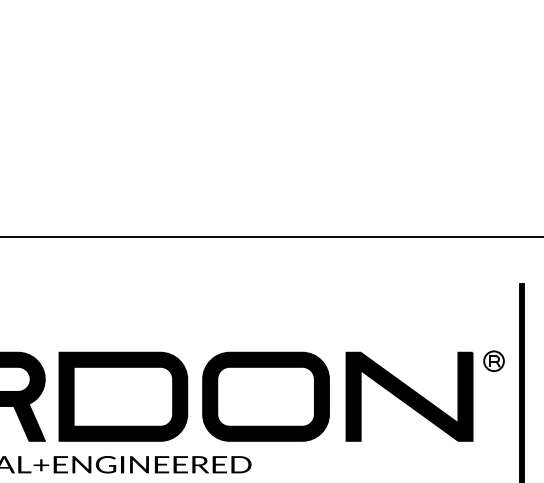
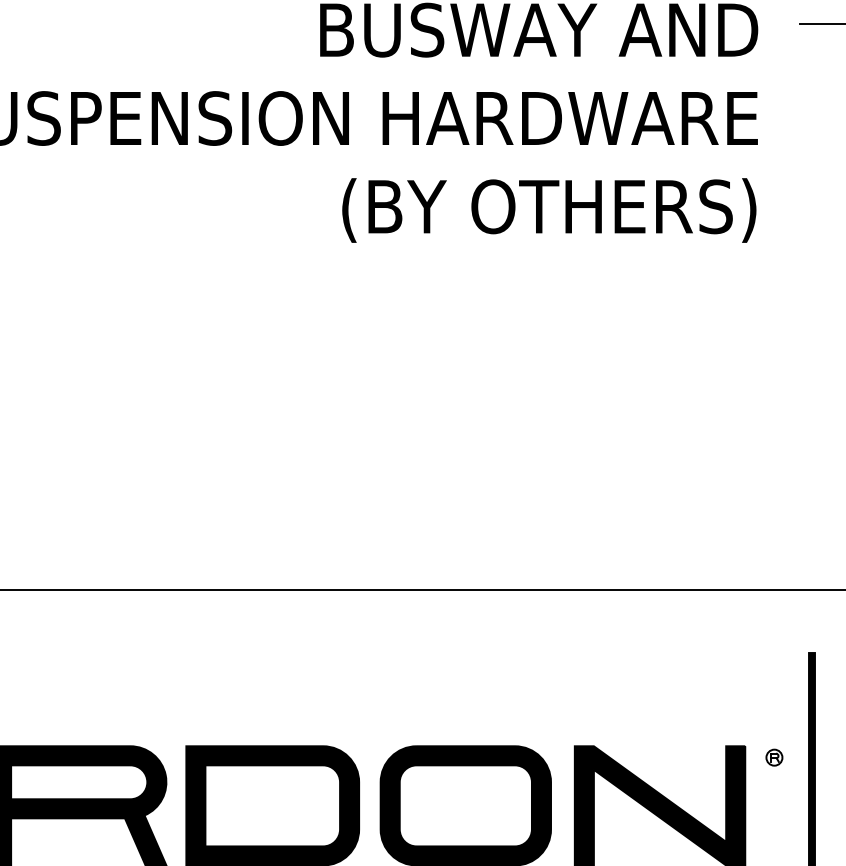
part: (494, 361) -> (774, 757), size x0.6

